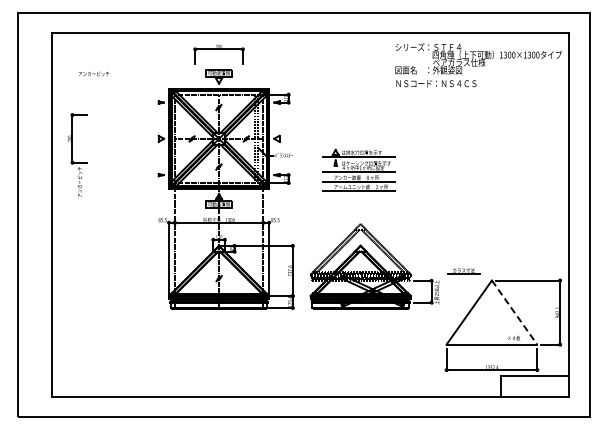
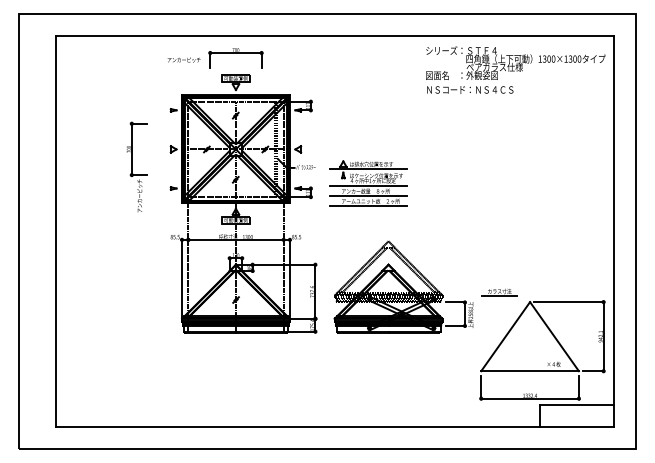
text: (93, 73) -> (183, 59), moved
part: (77, 155) -> (137, 167), moved
part: (358, 169) -> (367, 182), moved
line: (514, 312) -> (554, 336), dashed -> solid

